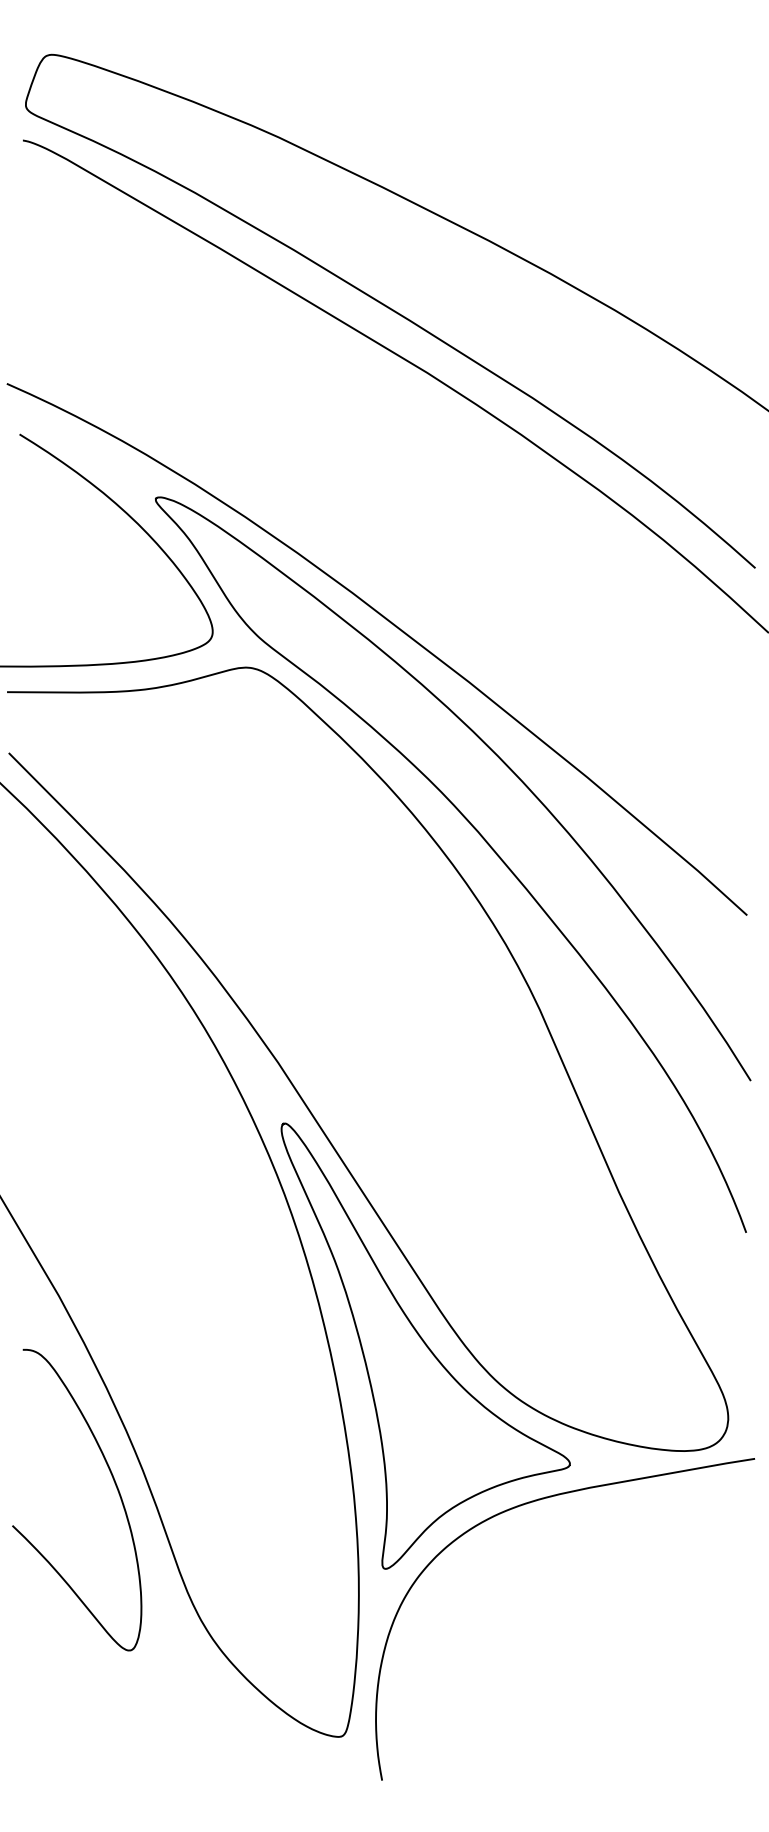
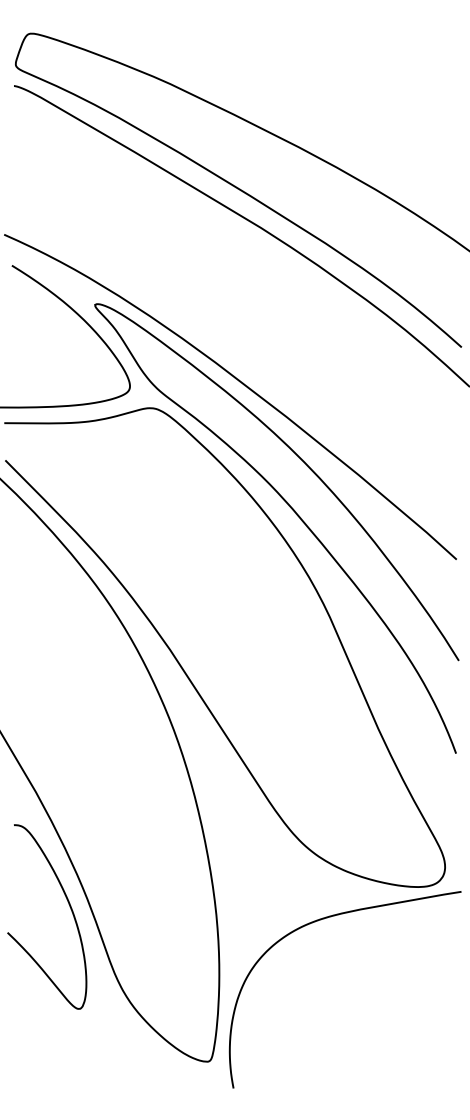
part: (426, 1345) -> (260, 822), removed

